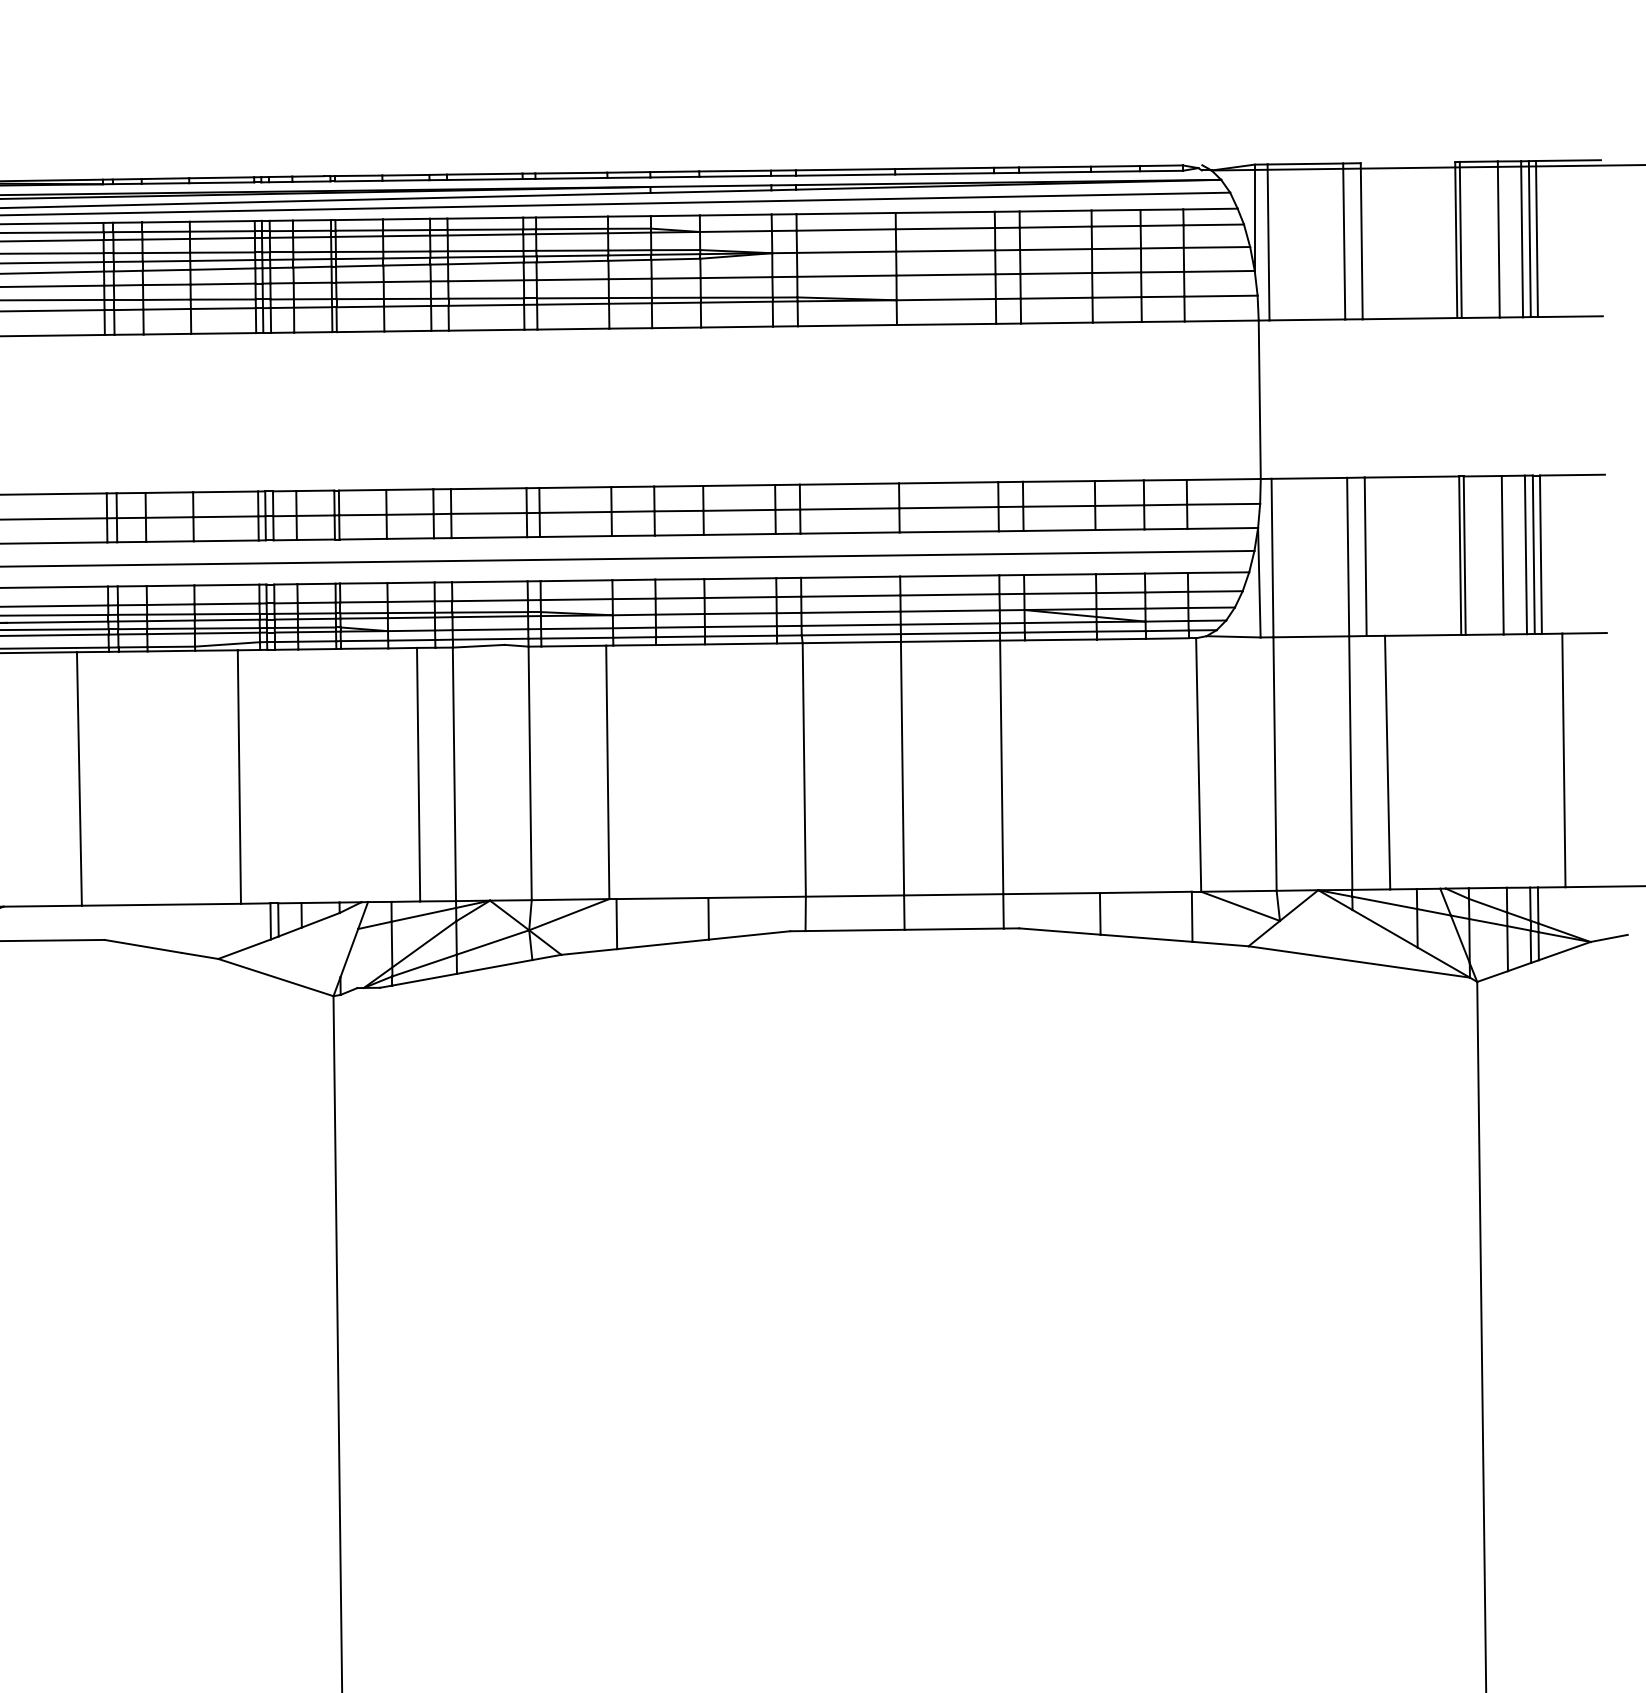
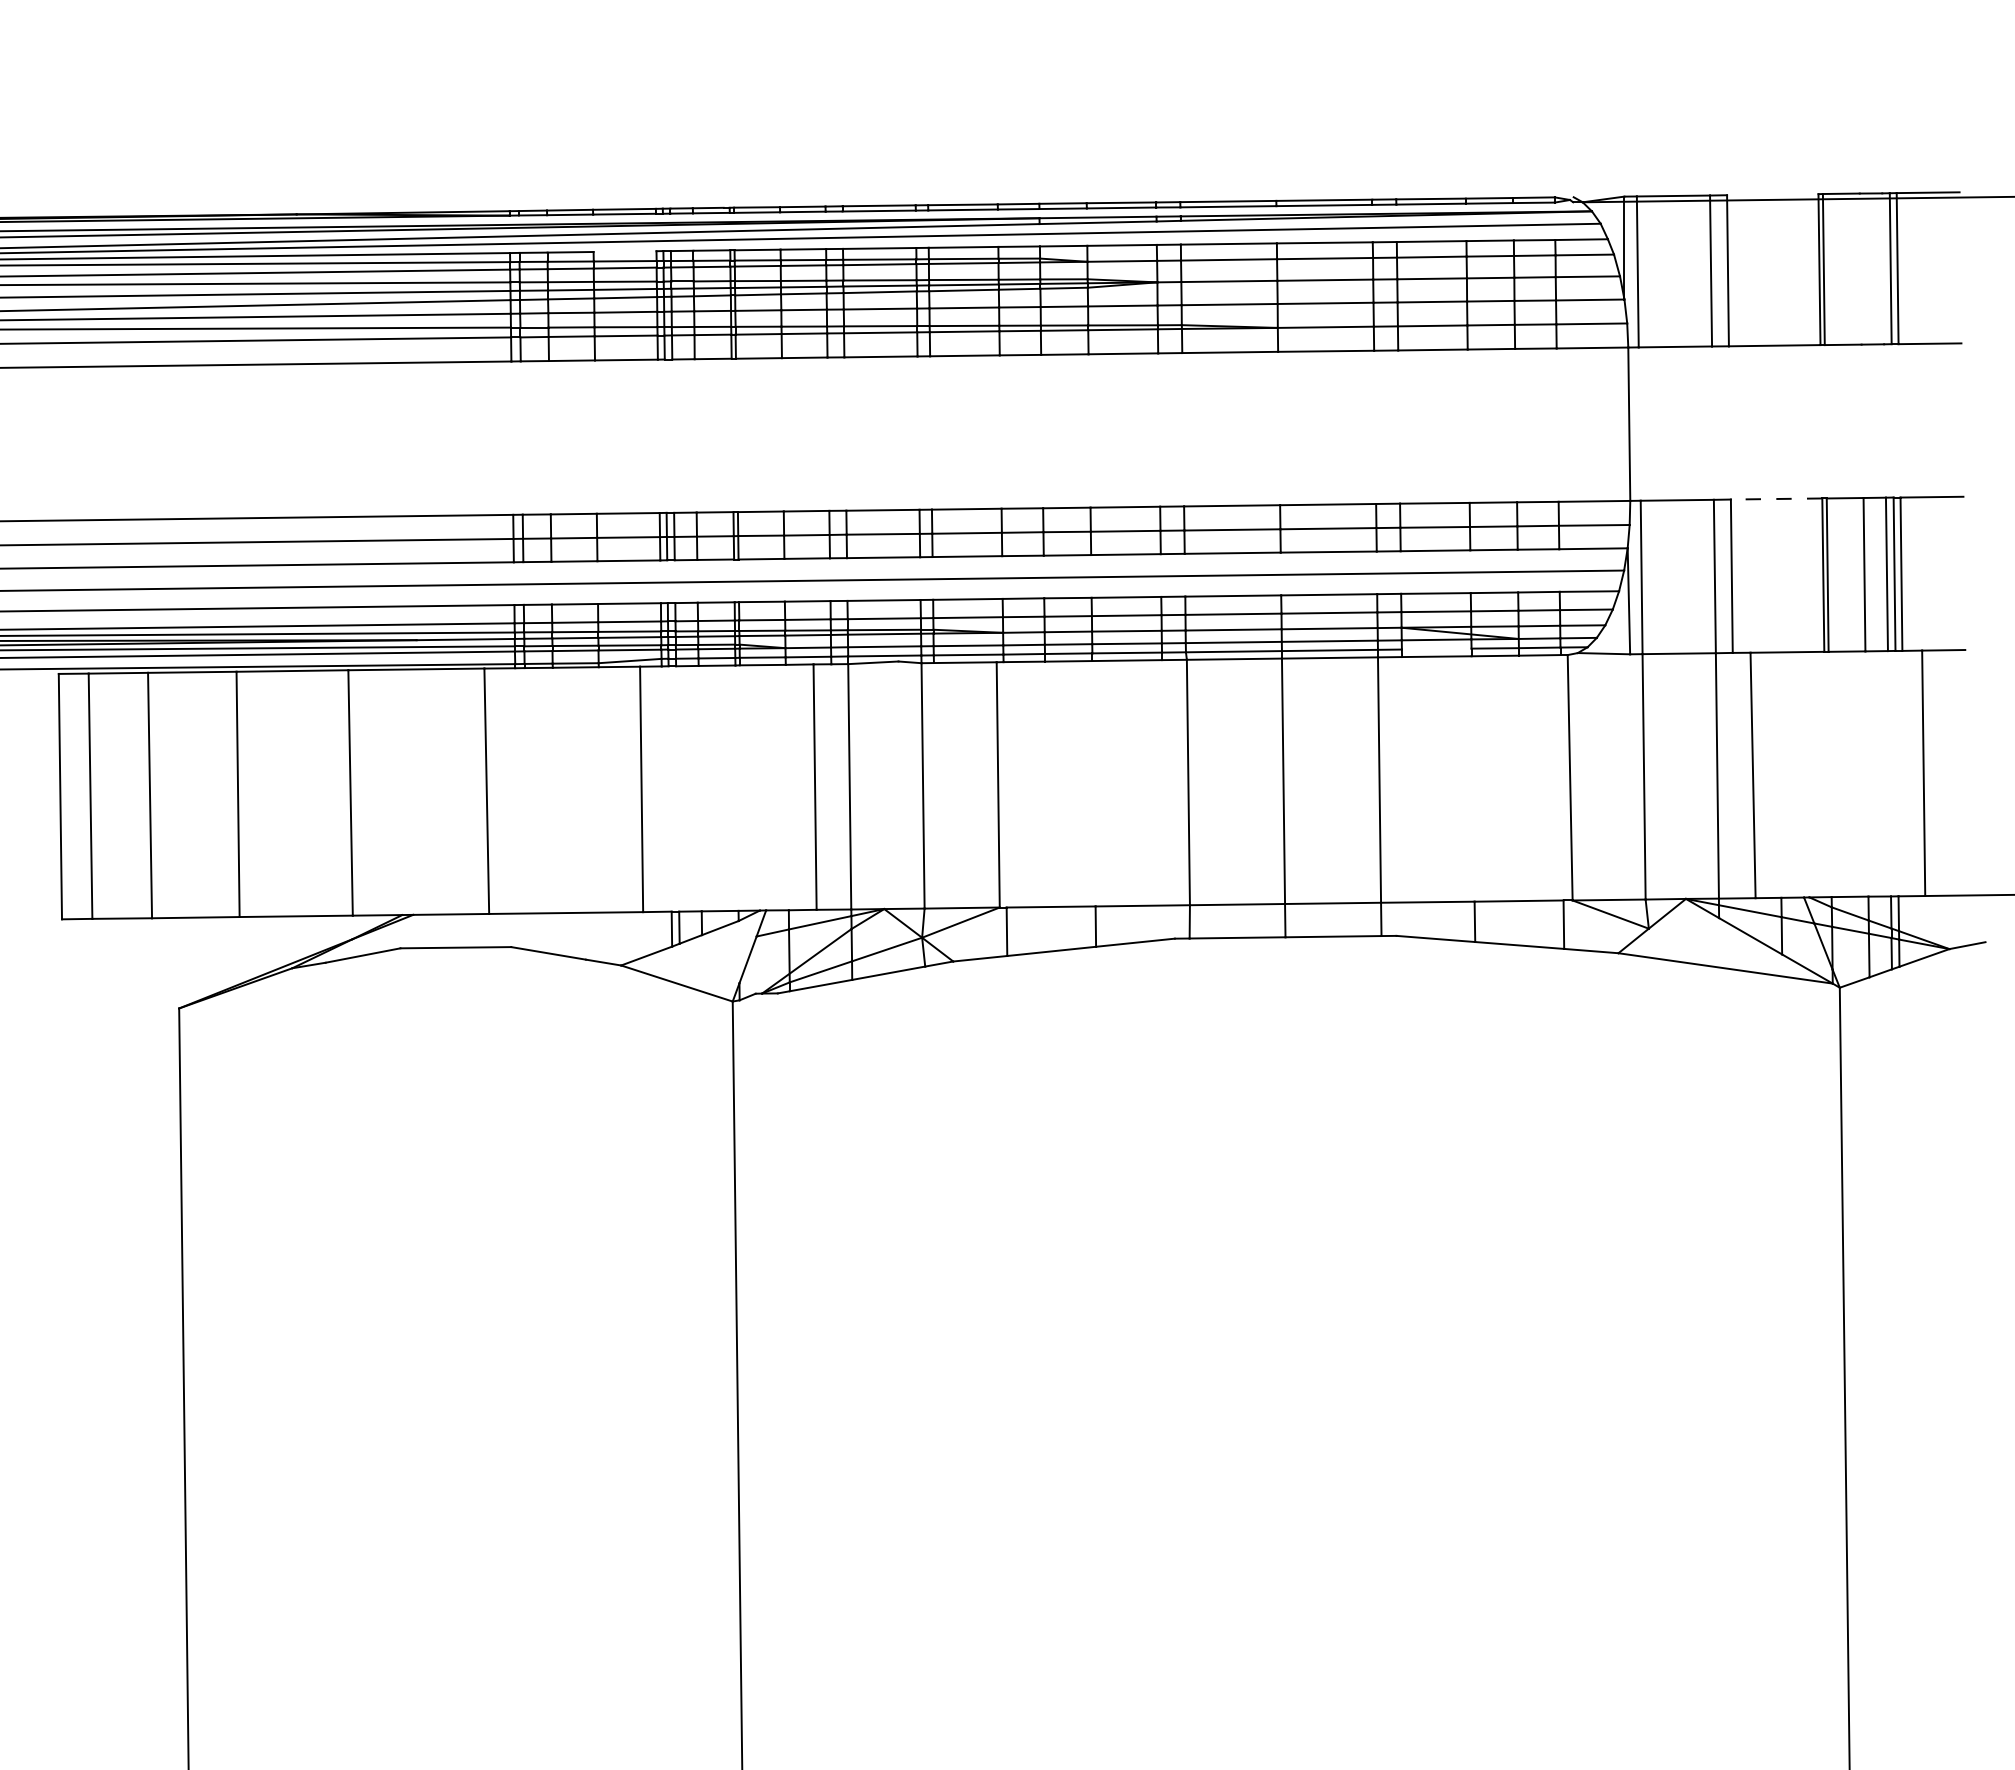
line: (221, 221) -> (624, 251), removed
line: (1498, 238) -> (1860, 268), removed
line: (1522, 238) -> (1883, 268), removed
line: (1411, 477) -> (1776, 499), solid -> dashed
line: (1060, 631) -> (1436, 648), removed

